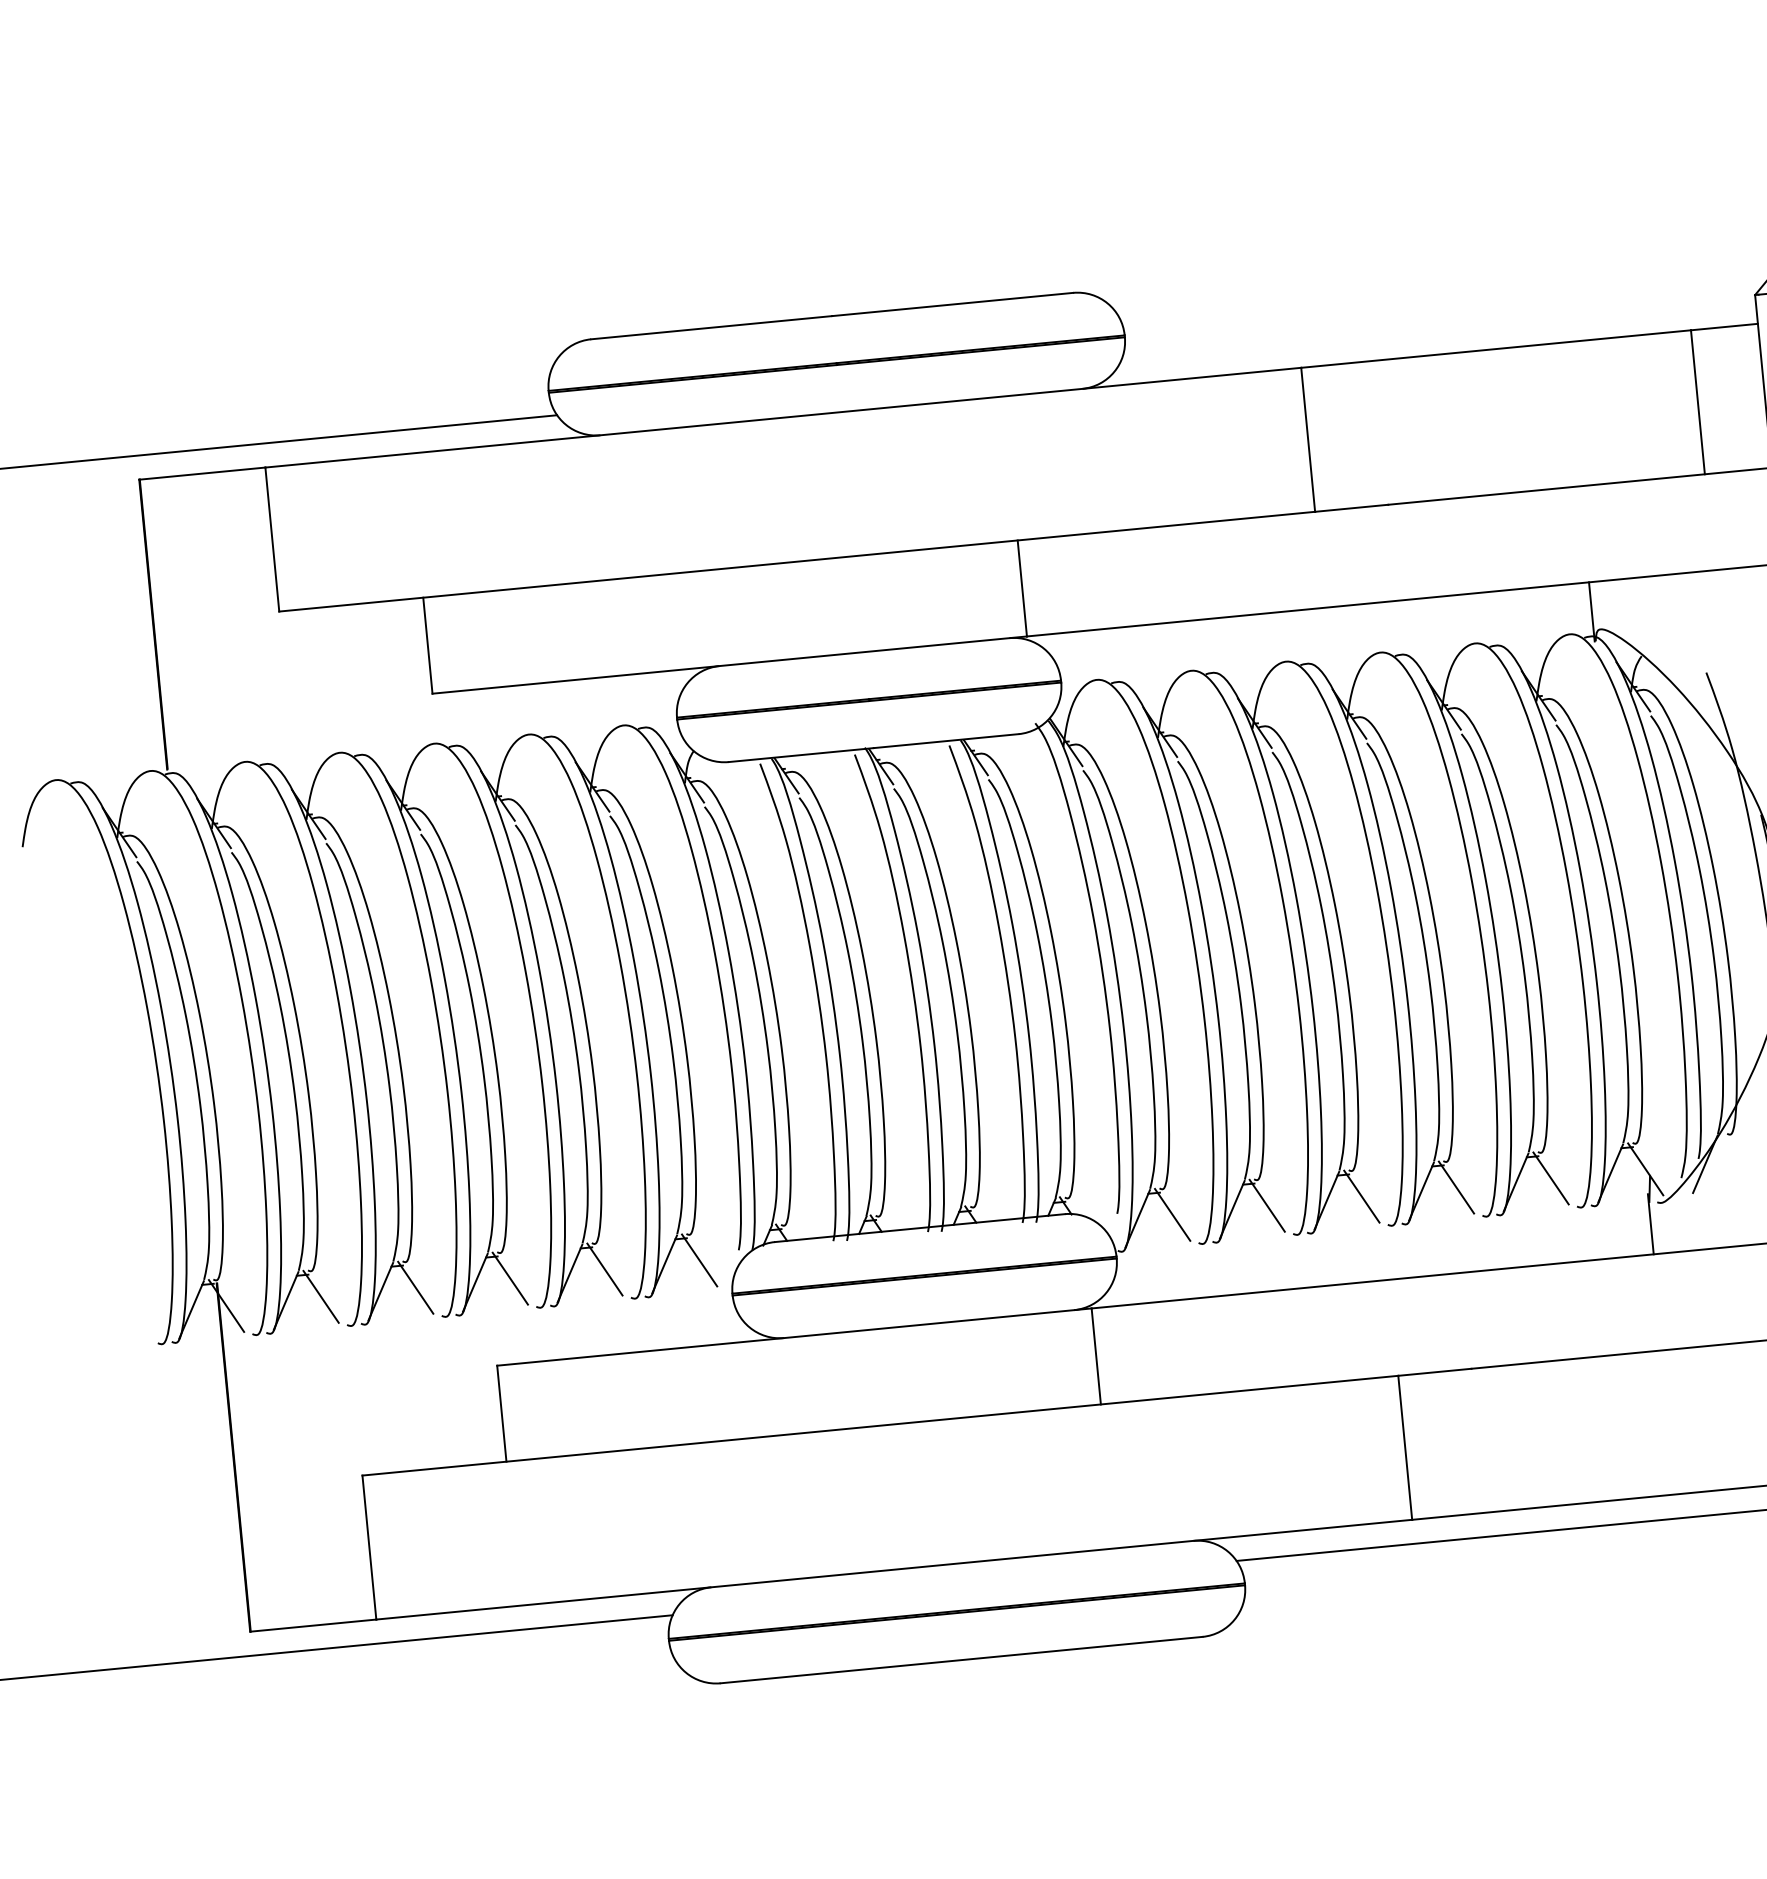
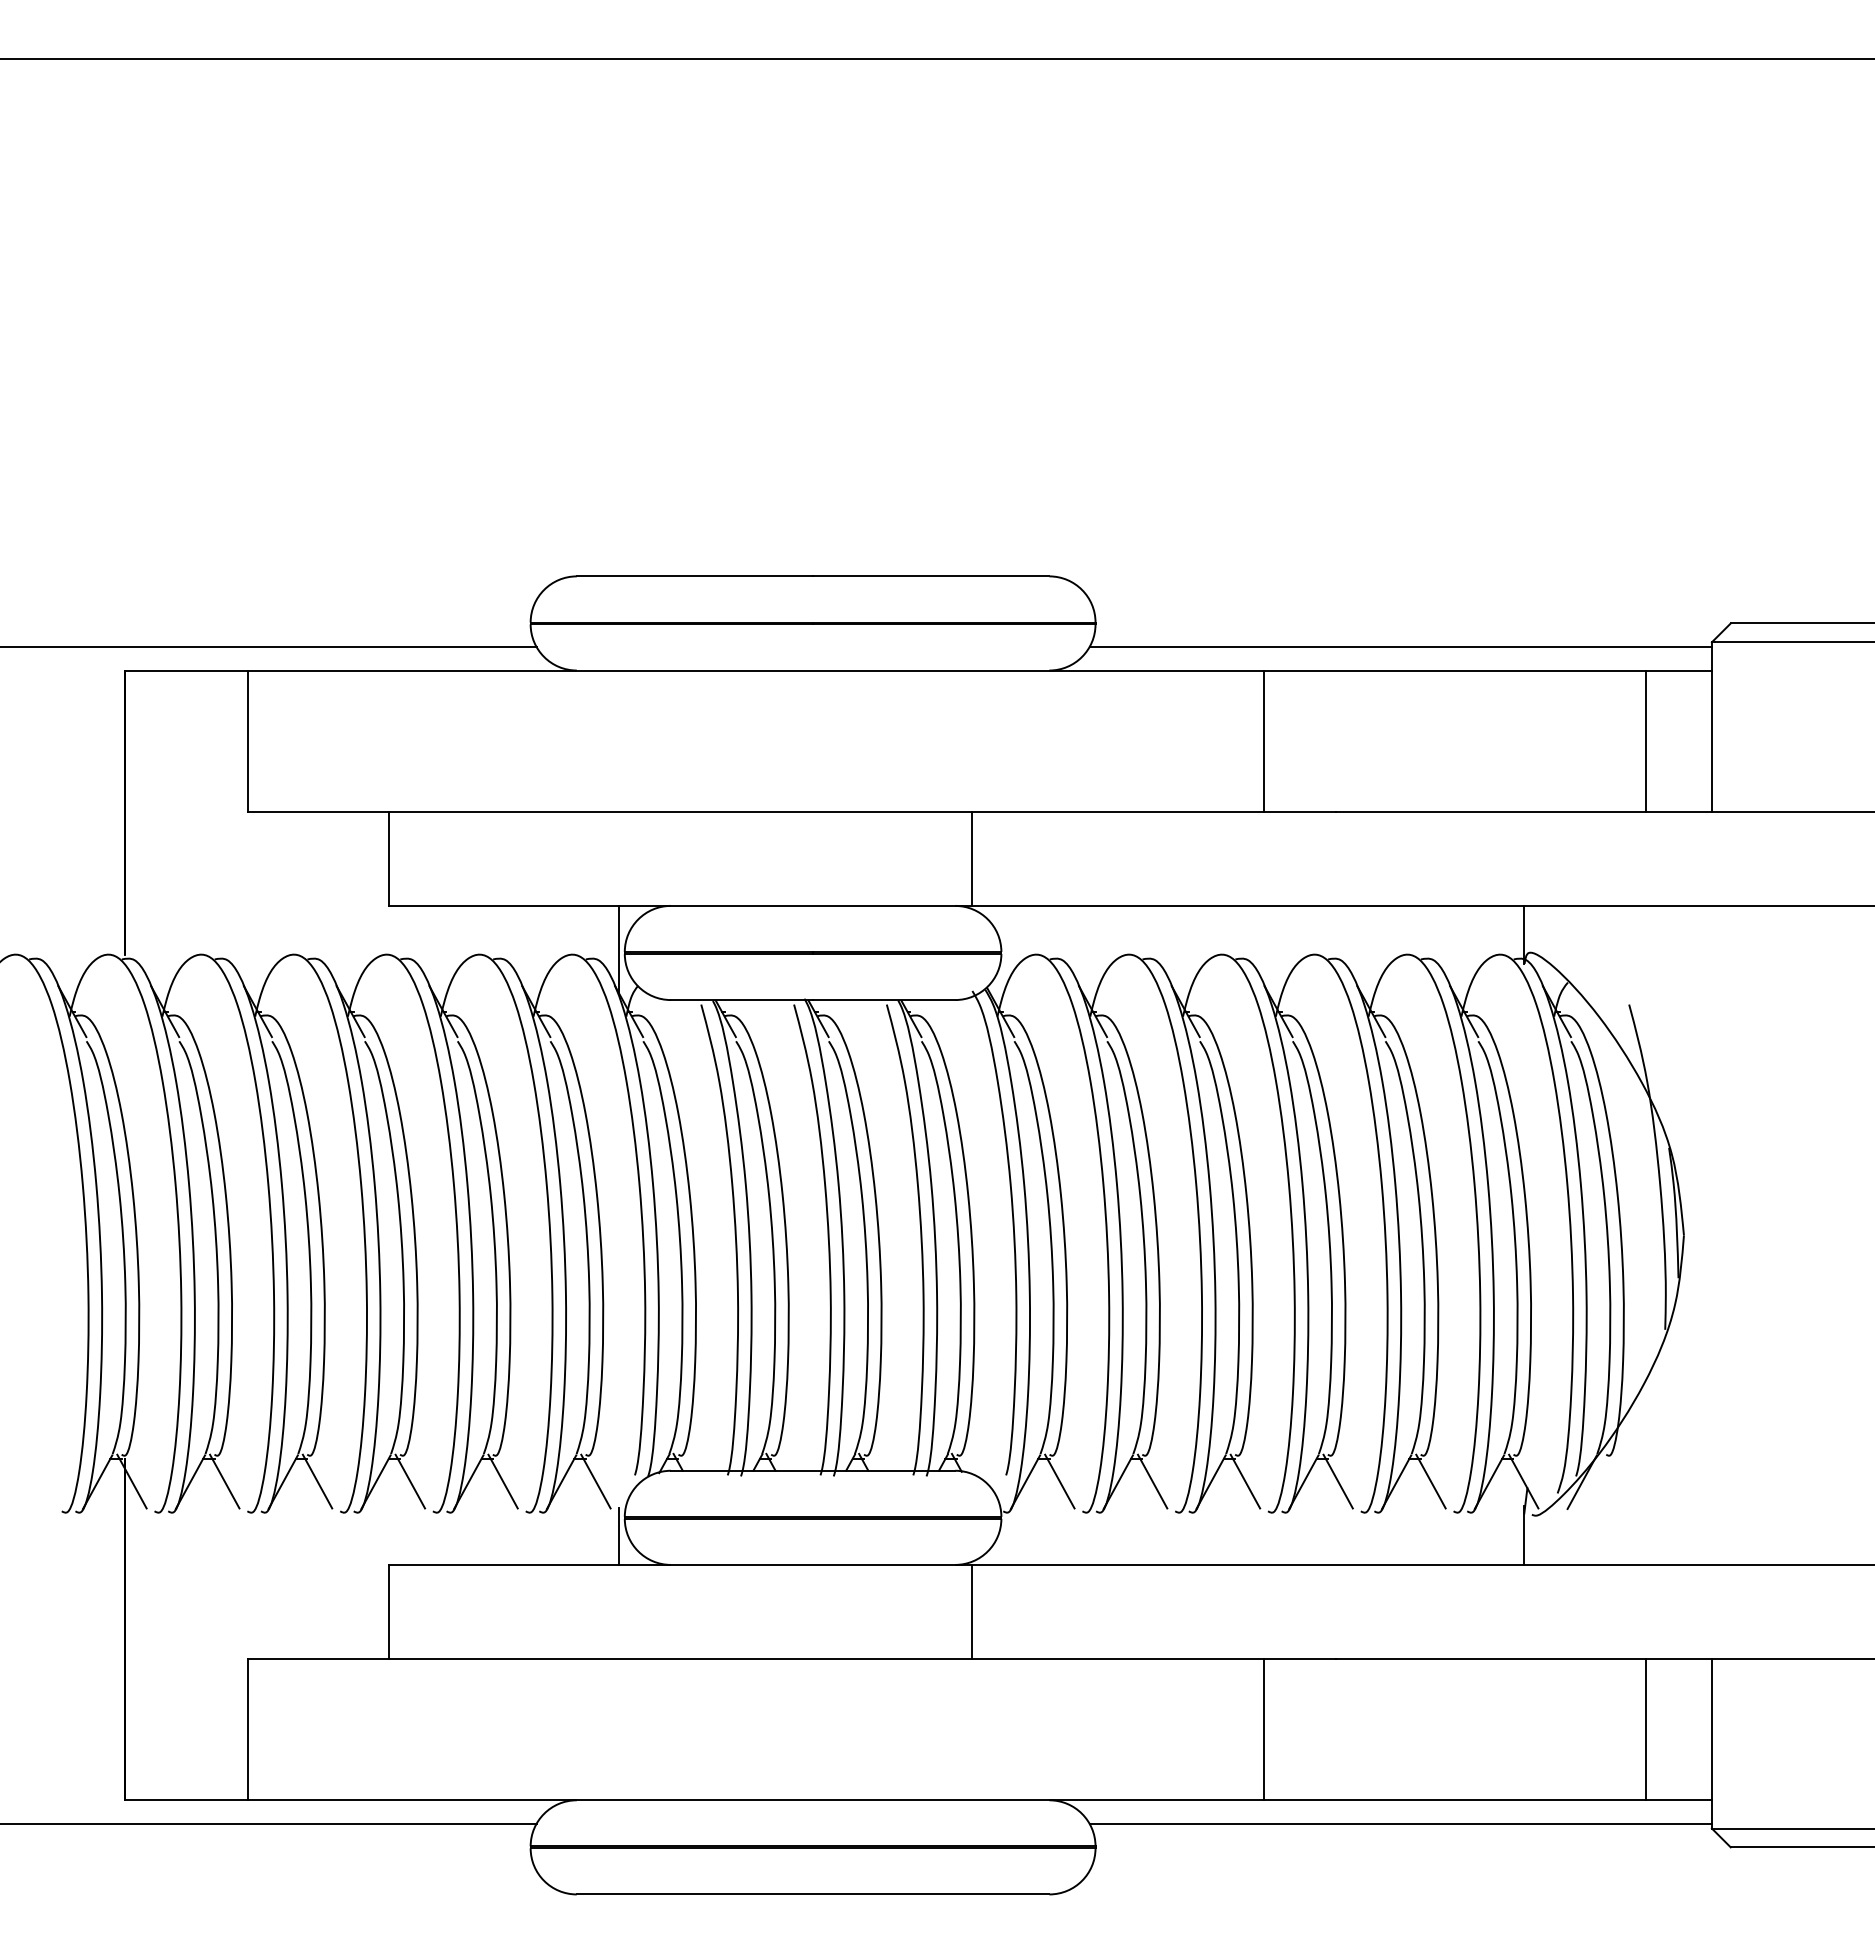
line: (1438, 330) -> (1400, 647), added
line: (671, 715) -> (619, 949), added
line: (729, 1314) -> (619, 1536), added

